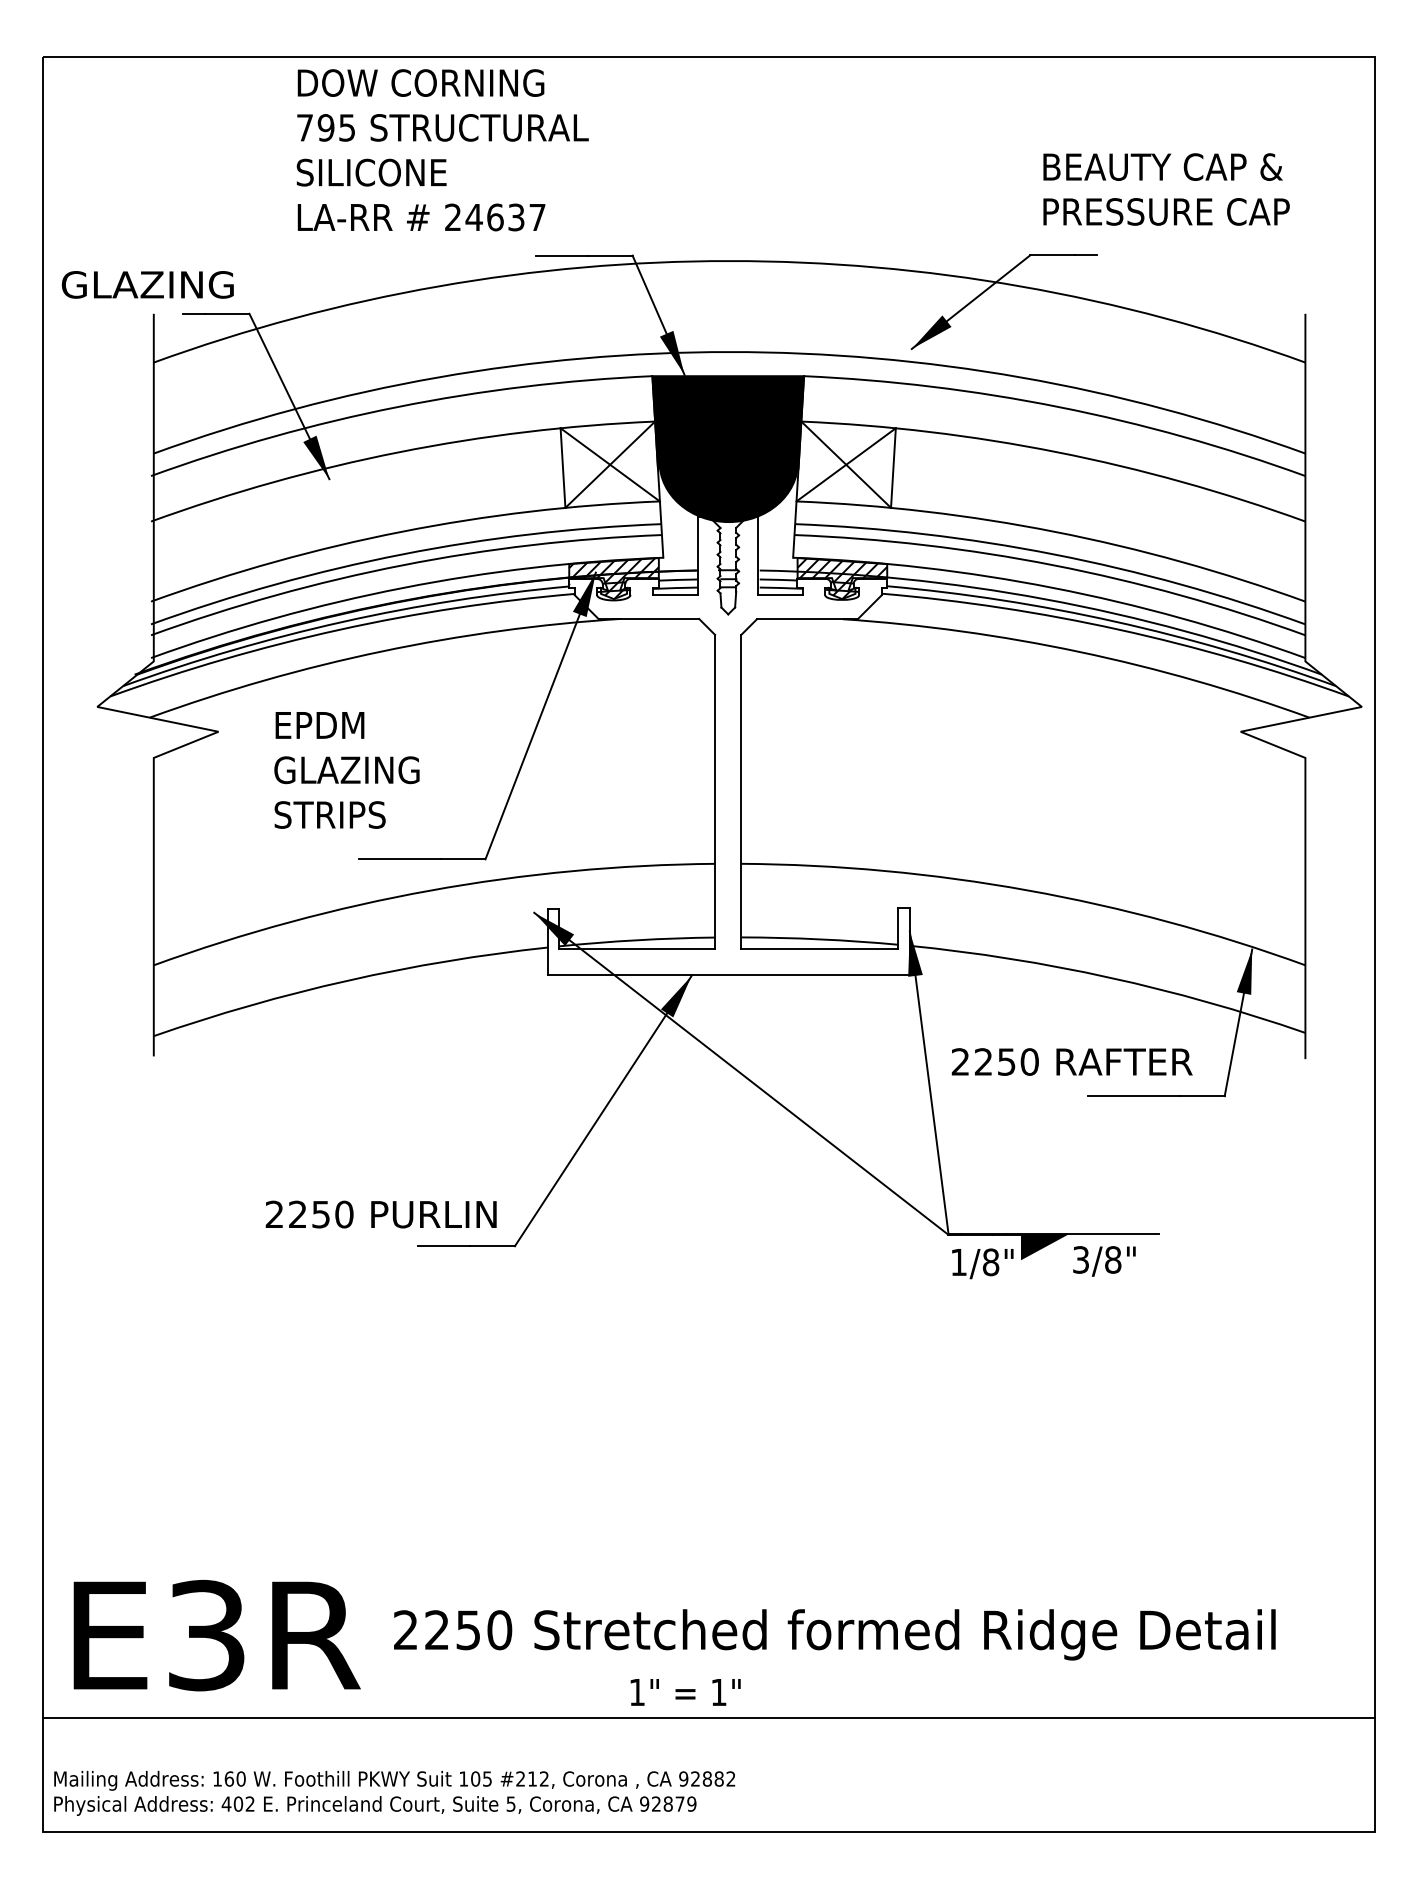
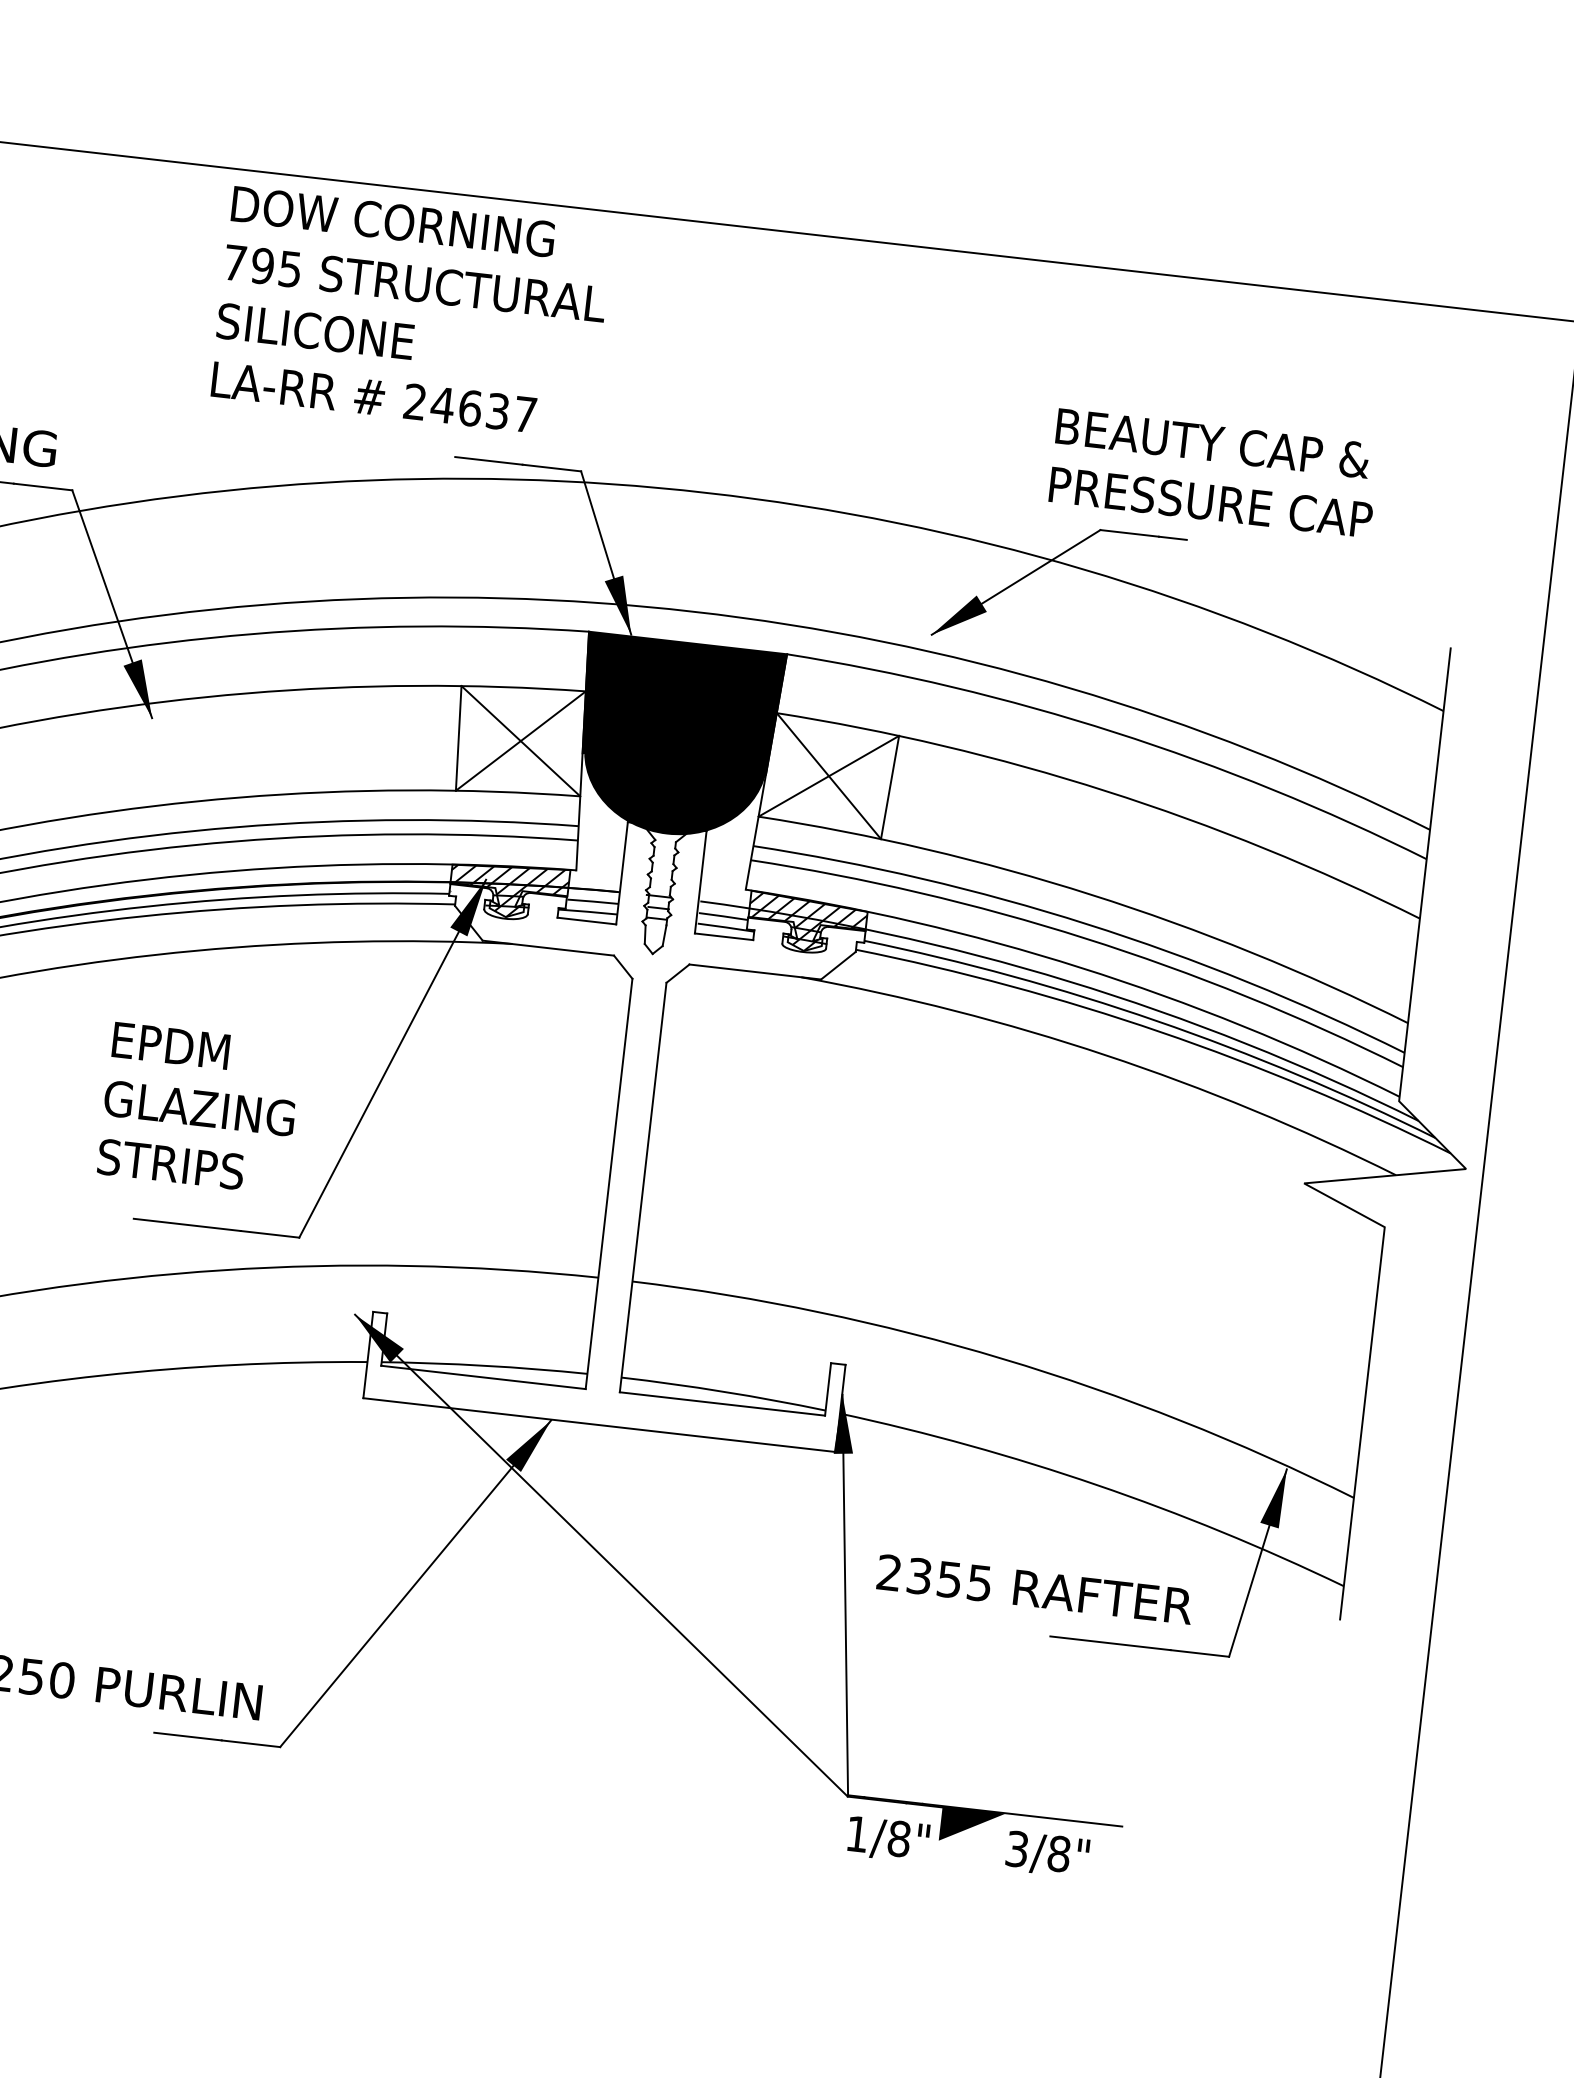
text: (442, 150) -> (411, 313), moved
text: (1166, 189) -> (1214, 473), moved
text: (346, 770) -> (198, 1108), moved
text: (1006, 1061) -> (949, 1579), 2250 -> 2355

